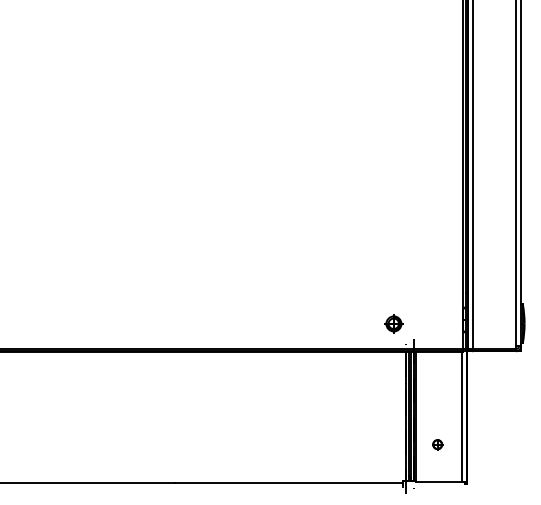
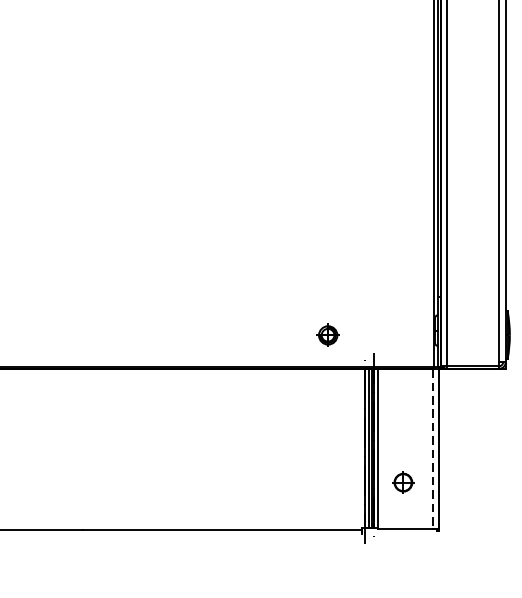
part: (393, 323) -> (327, 334), moved
line: (461, 417) -> (432, 449), solid -> dashed
part: (437, 444) -> (403, 482), size x1.6

